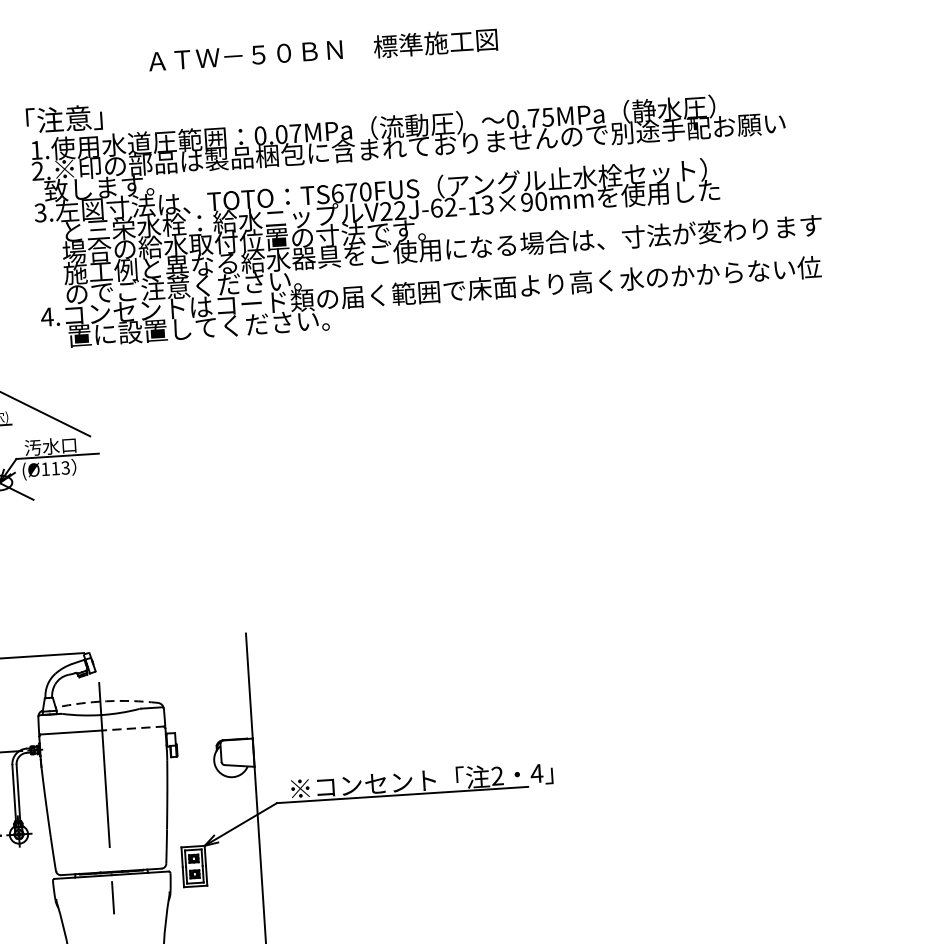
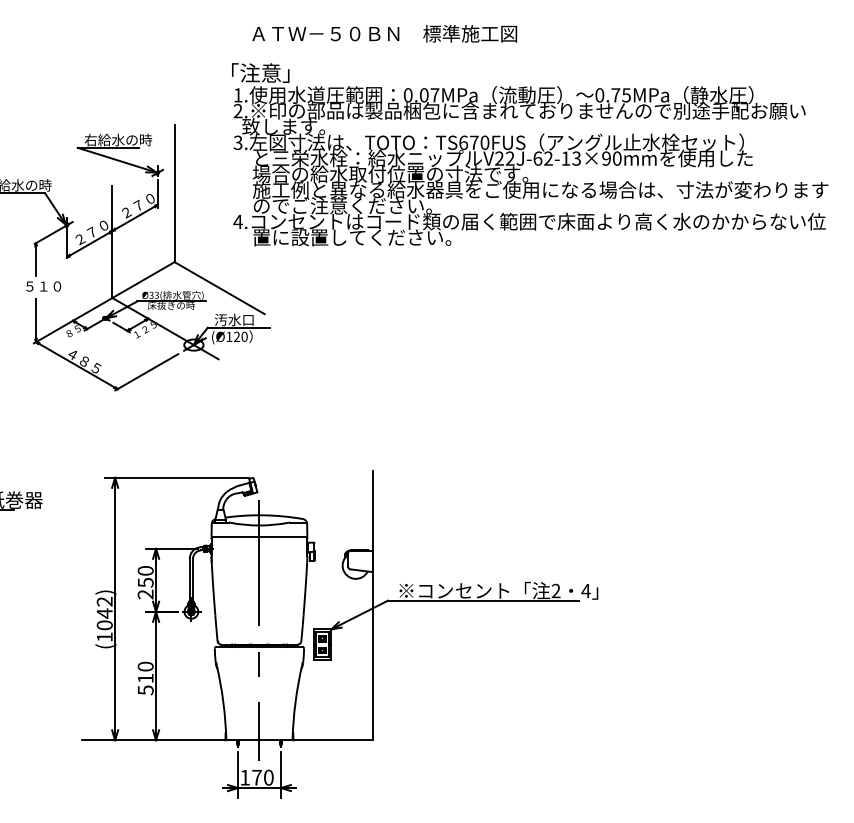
text: (322, 50) -> (384, 33), moved
text: (60, 467) -> (240, 336), (Ø113 -> (Ø120
arc: (107, 701) -> (264, 515), dashed -> solid
line: (133, 728) -> (283, 537), dashed -> solid

